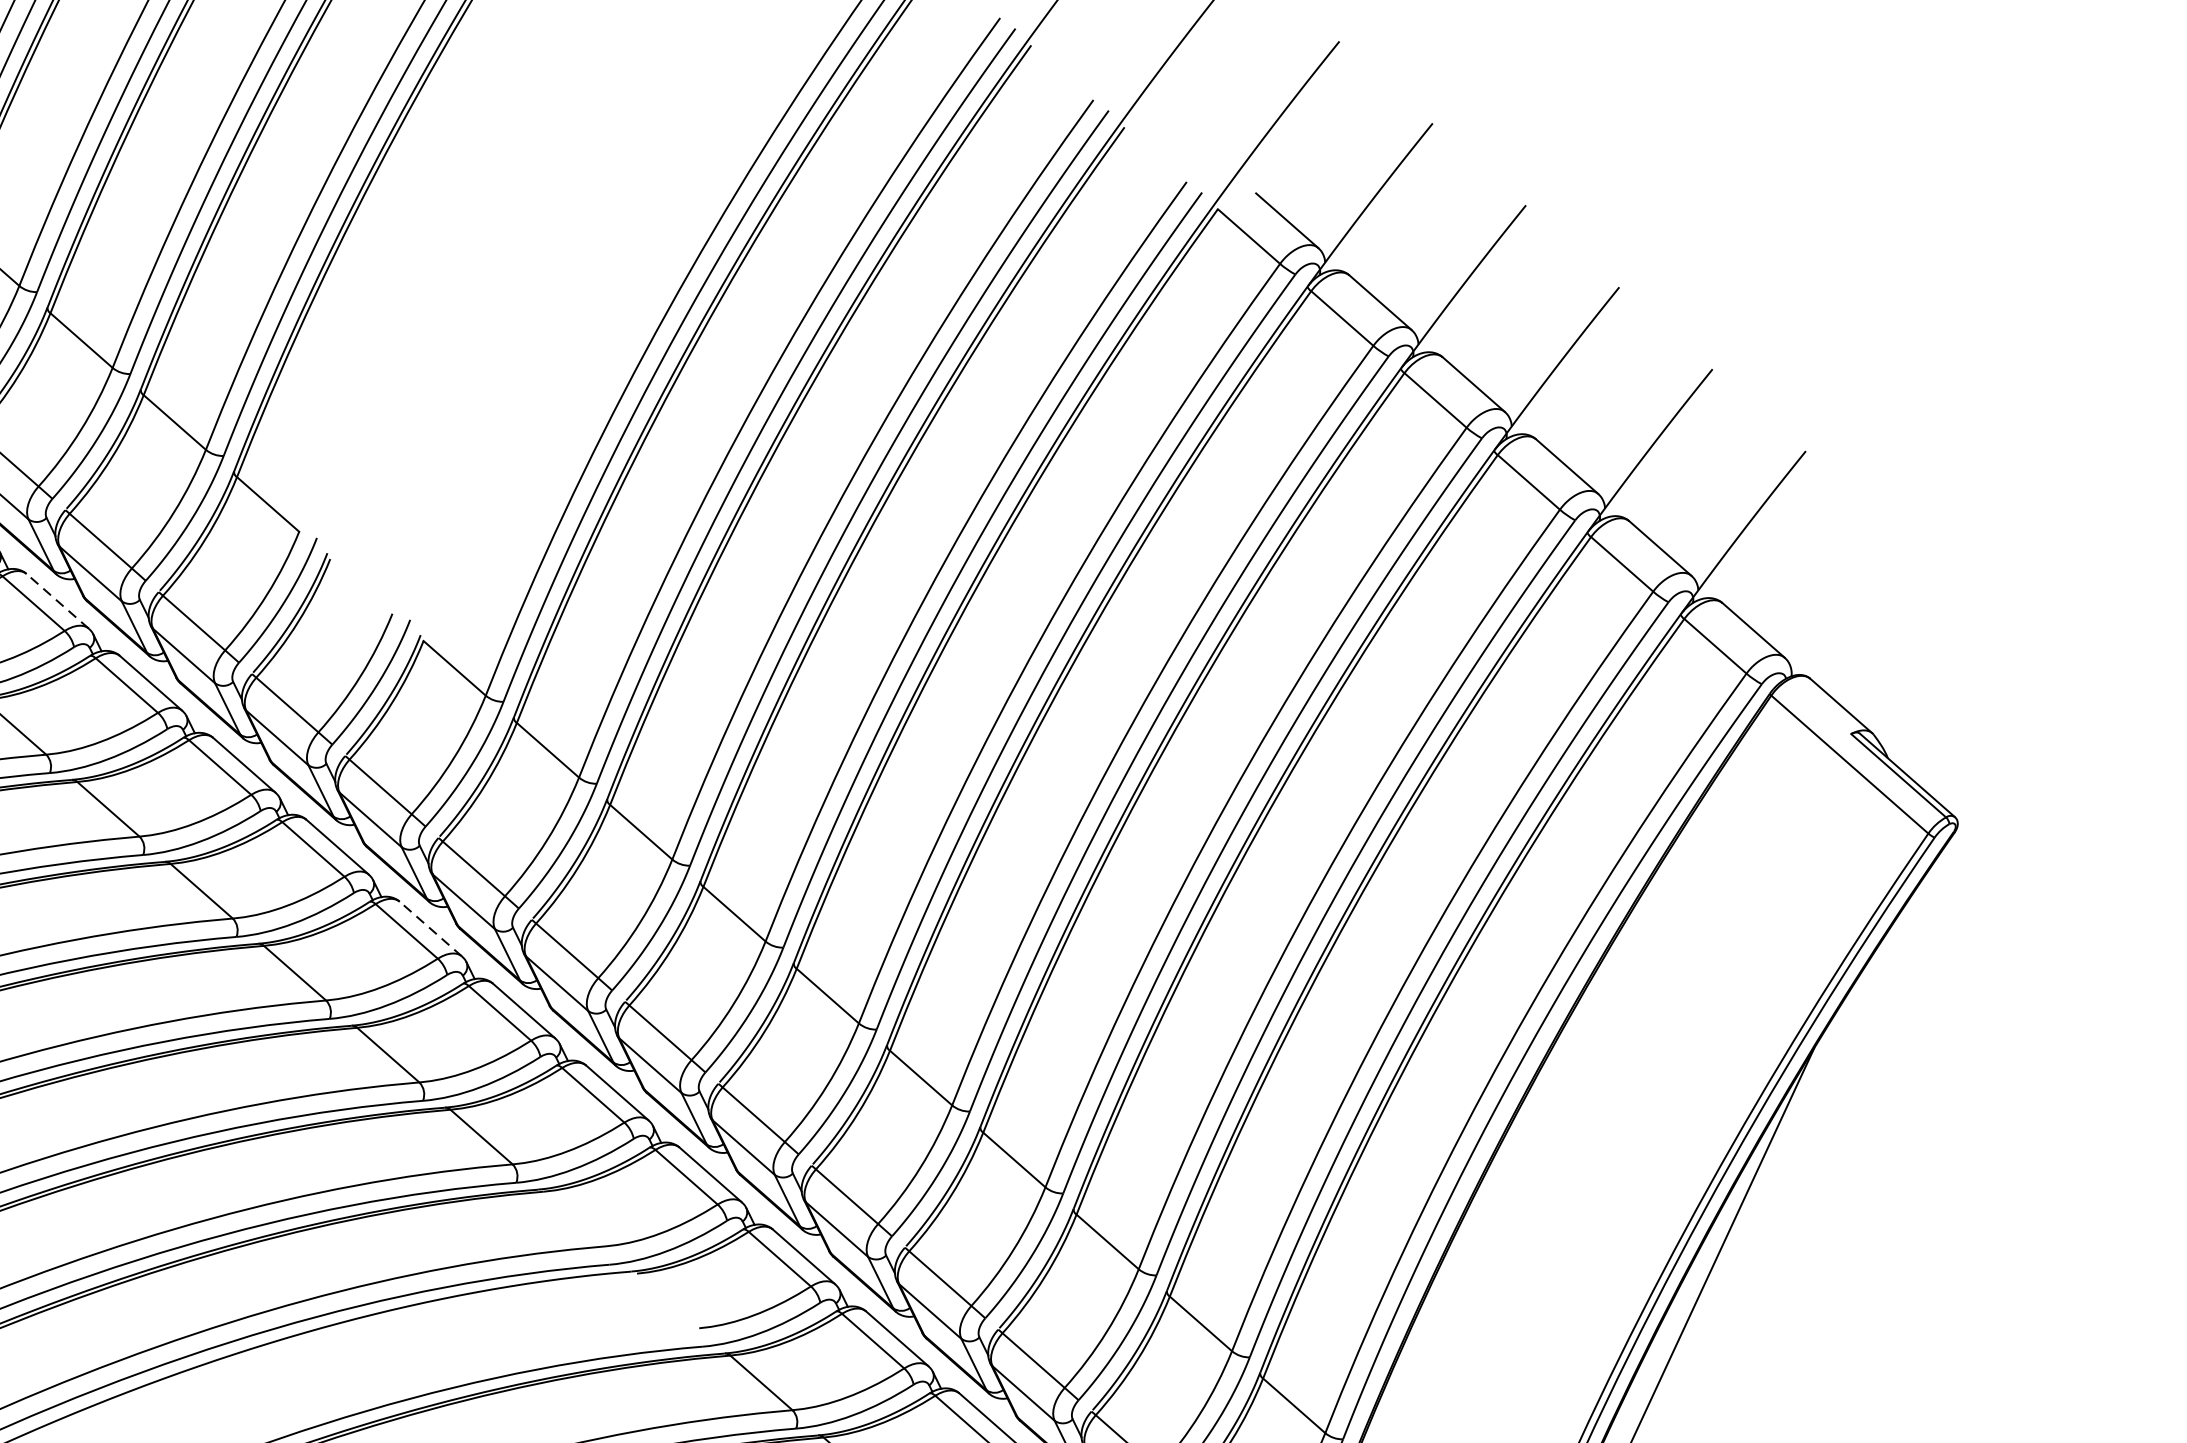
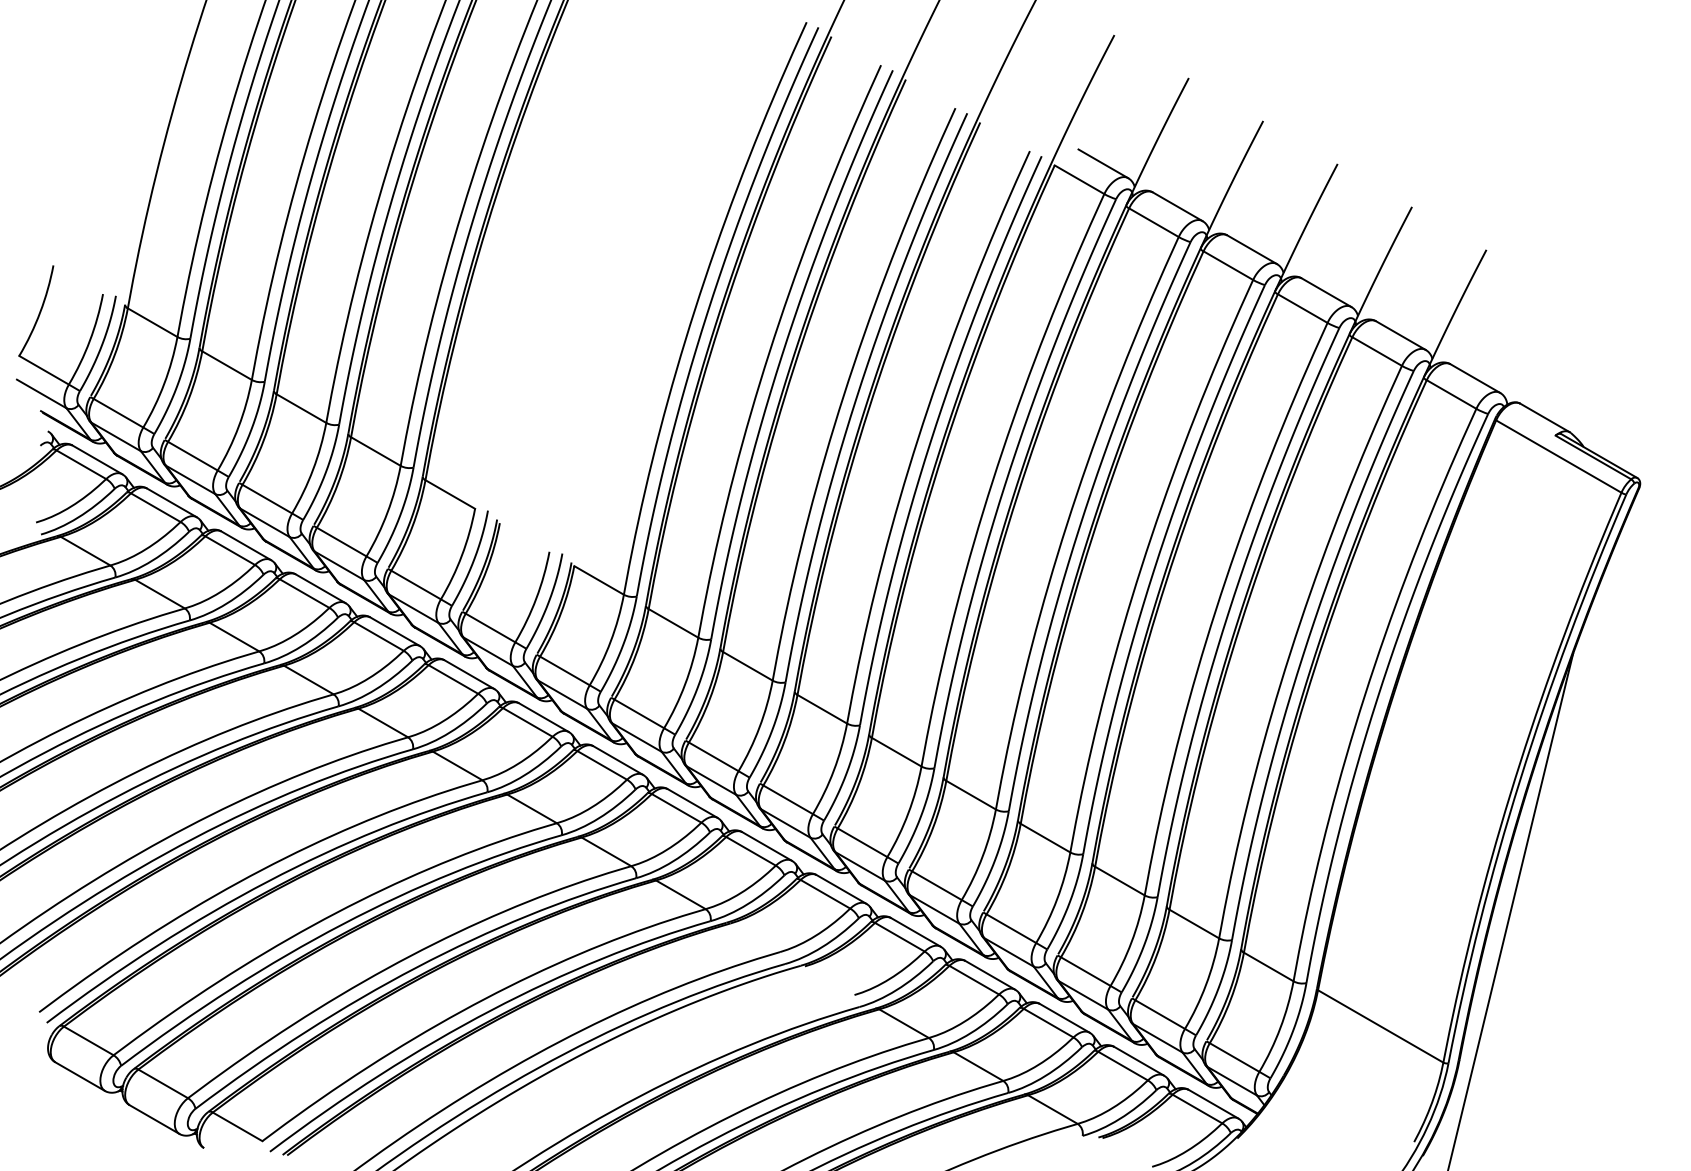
line: (57, 600) -> (320, 588), dashed -> solid
line: (431, 929) -> (618, 760), dashed -> solid

